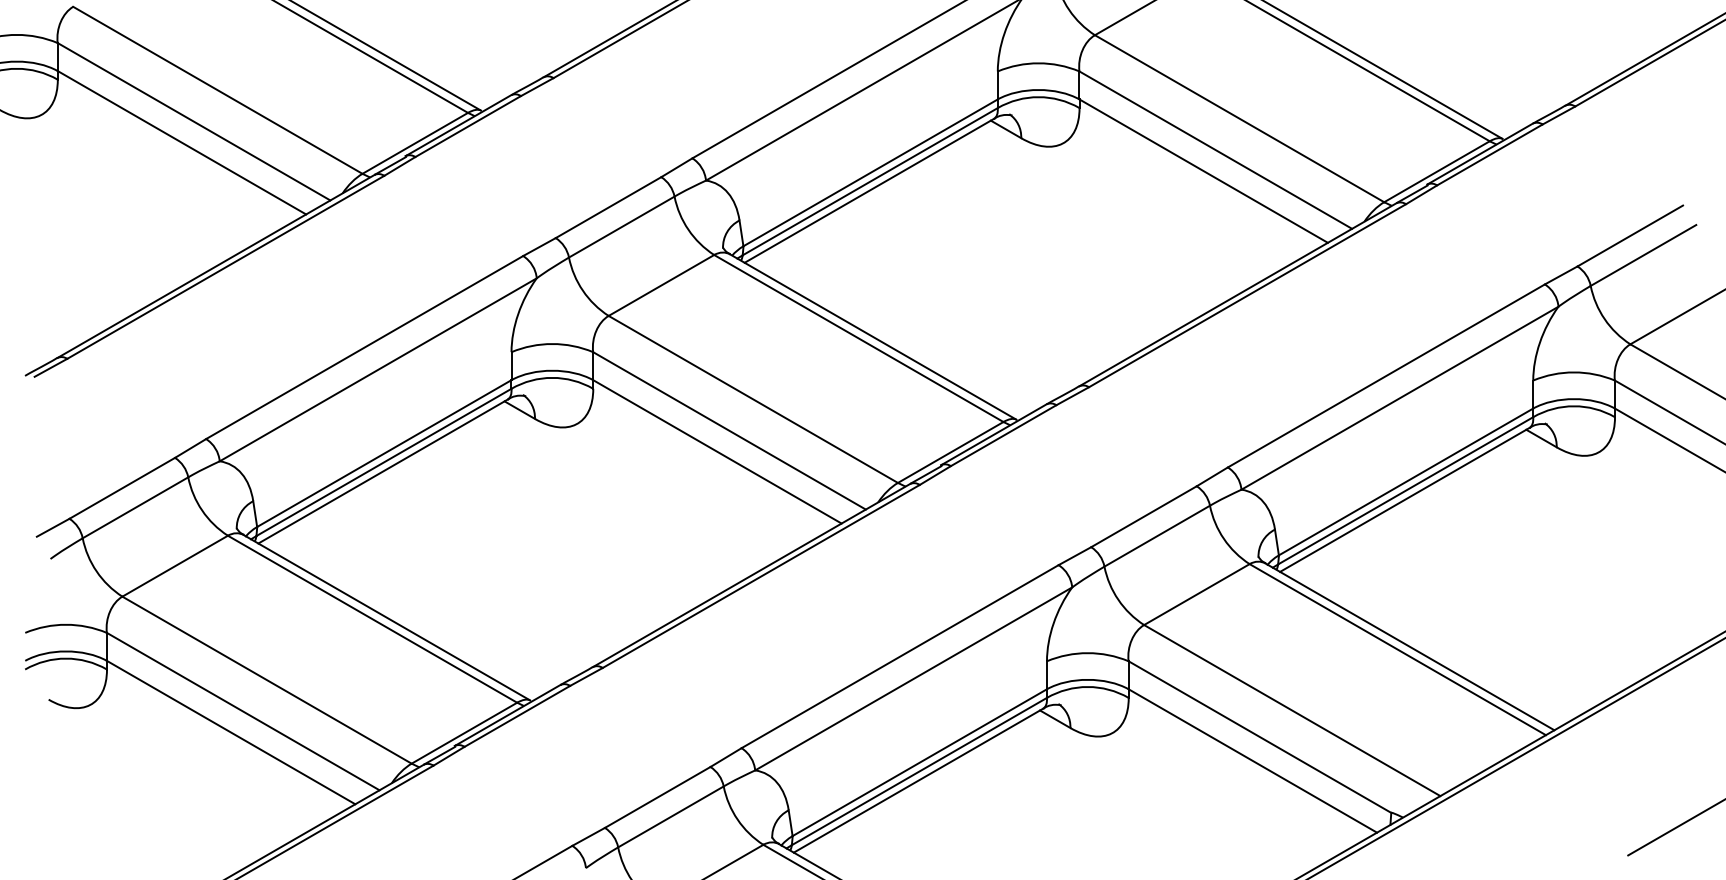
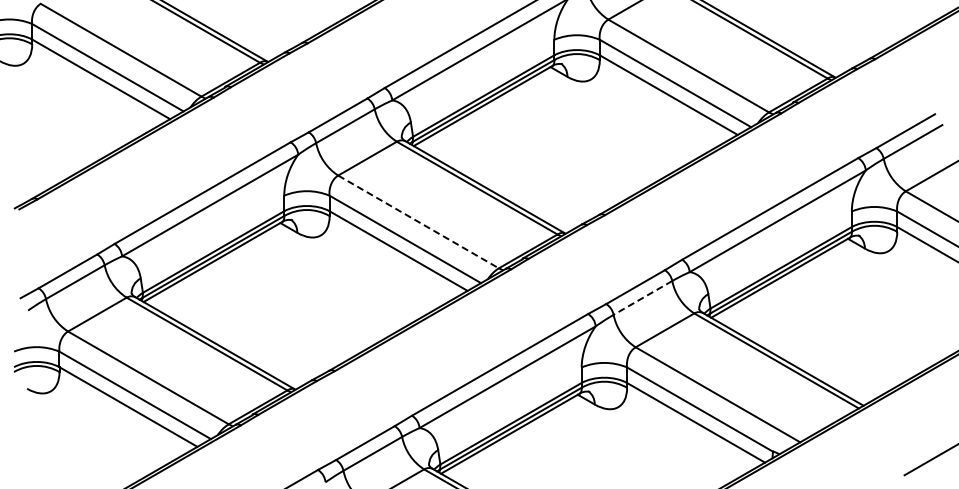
line: (753, 398) -> (418, 221), solid -> dashed
line: (1156, 535) -> (642, 297), solid -> dashed

